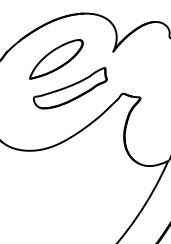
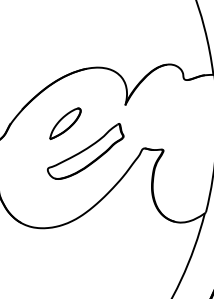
part: (56, 59) -> (65, 123), size x0.6

